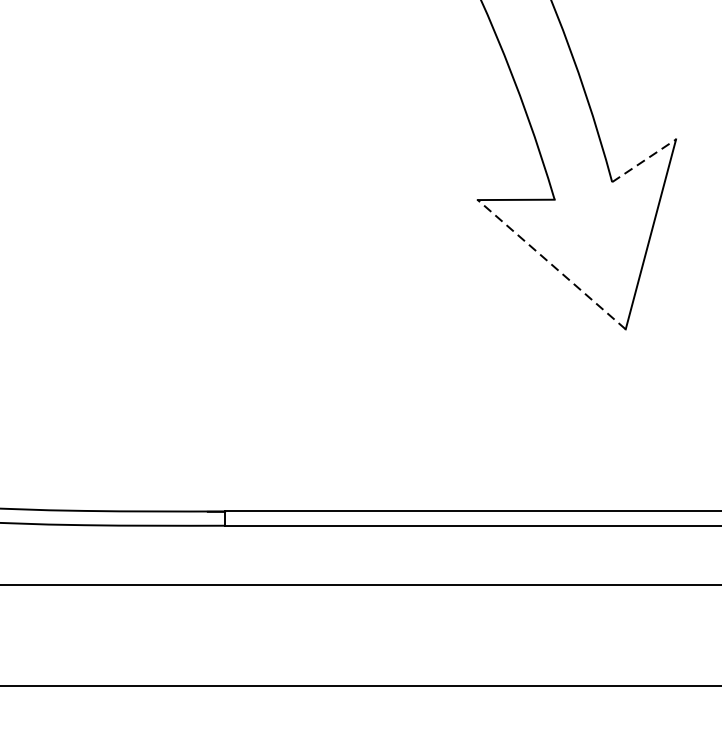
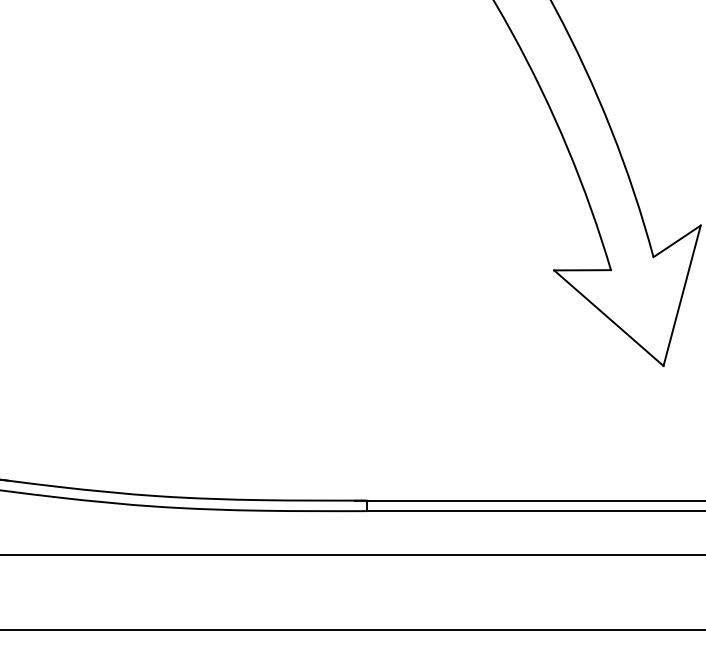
line: (644, 160) -> (677, 241), dashed -> solid
line: (551, 265) -> (608, 318), dashed -> solid

